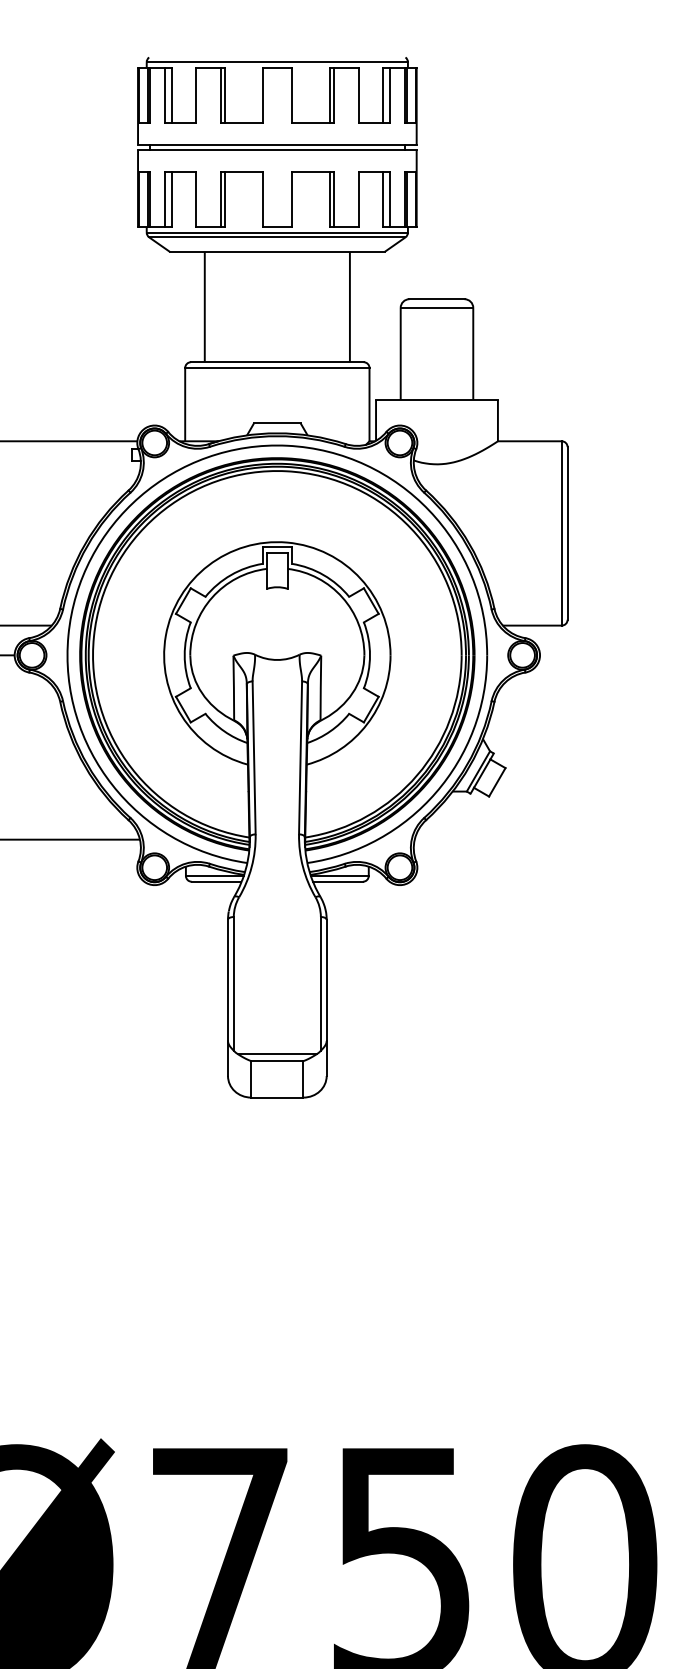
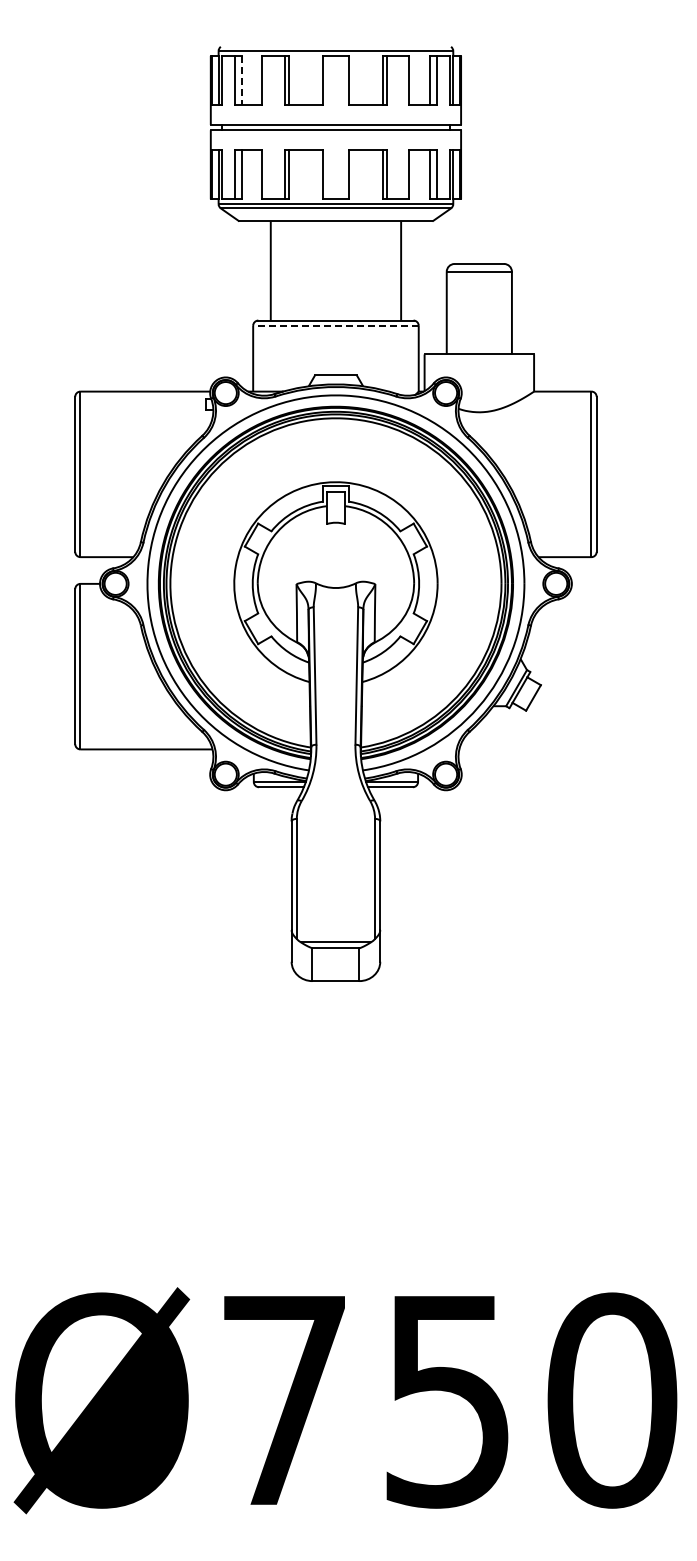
line: (172, 94) -> (241, 80), solid -> dashed
line: (276, 367) -> (335, 325), solid -> dashed

